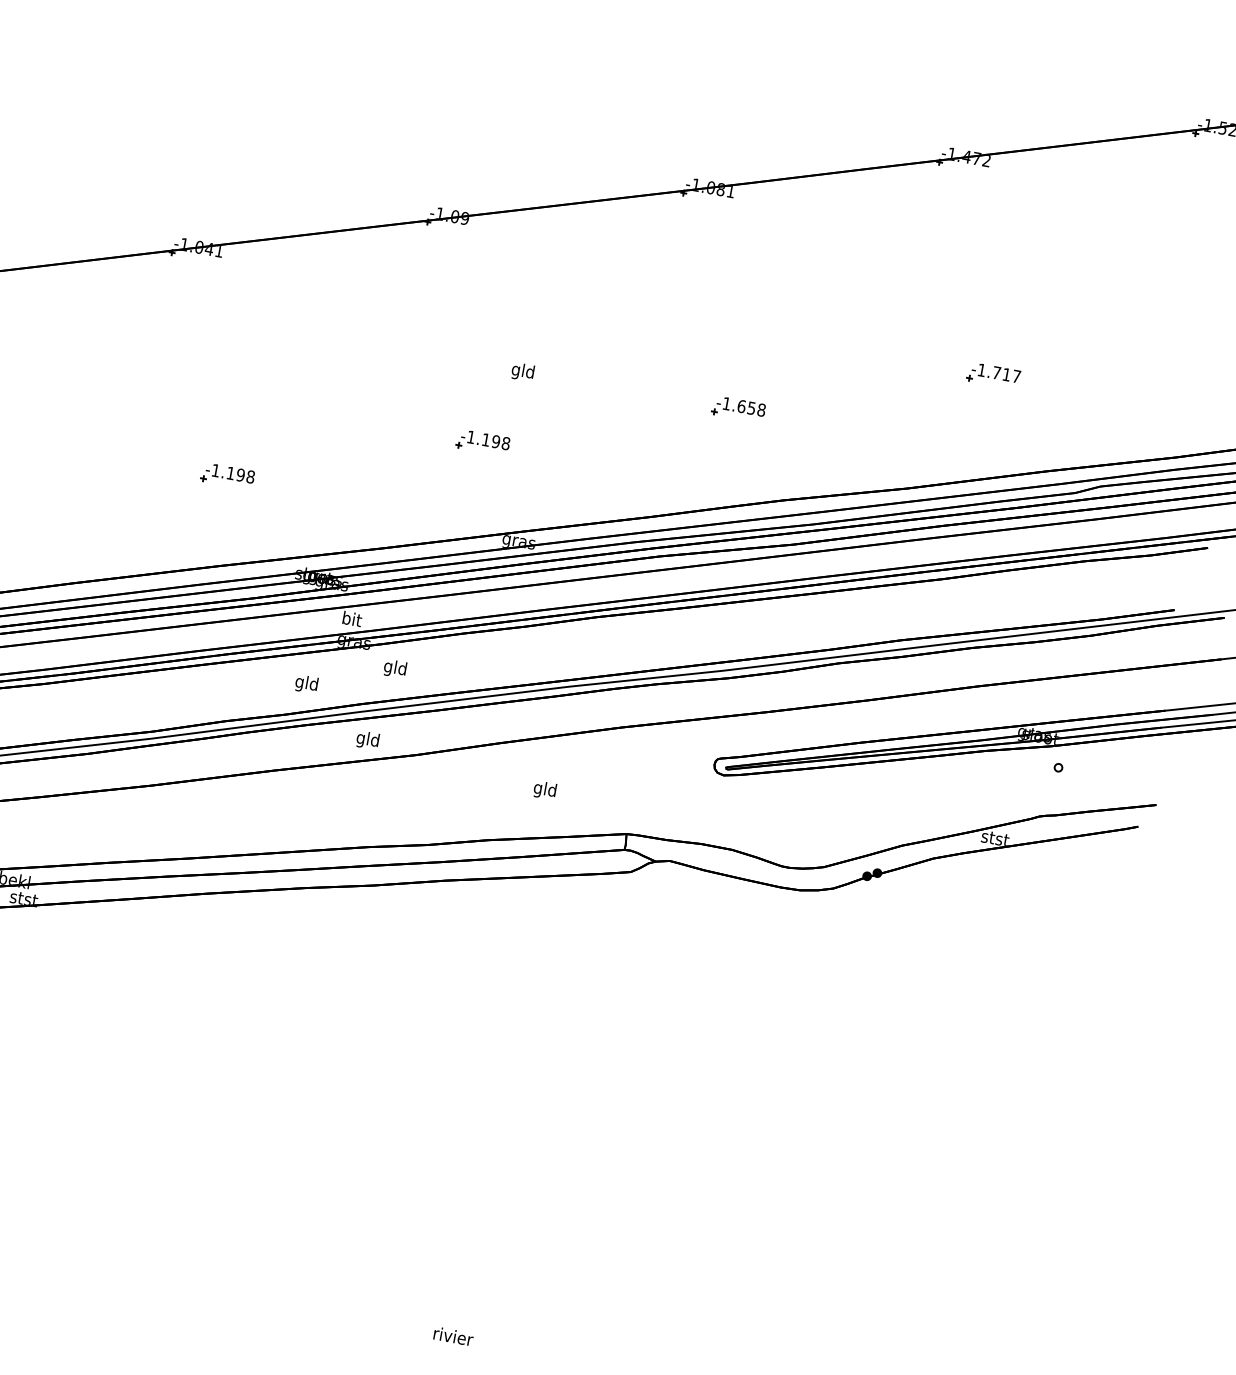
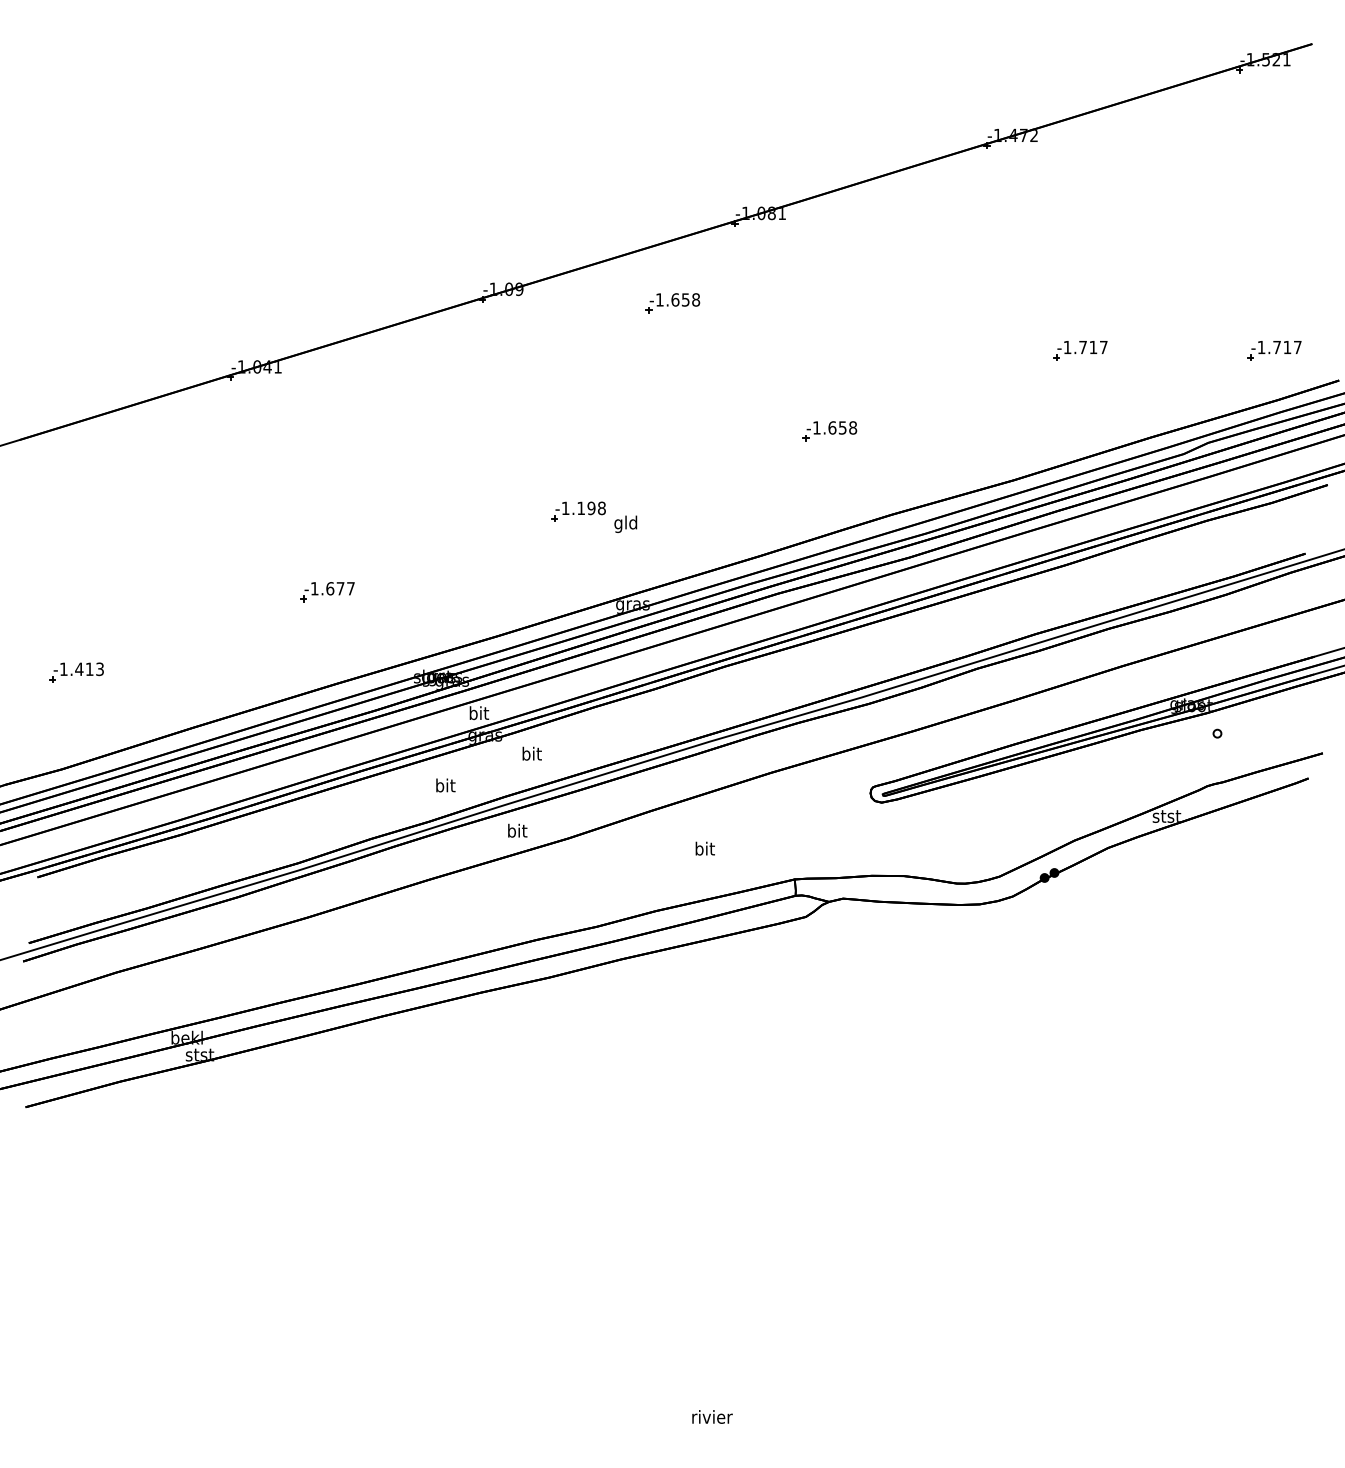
part: (609, 258) -> (672, 303), added
text: (522, 371) -> (625, 523), moved
part: (1180, 409) -> (1274, 350), added
text: (240, 474) -> (340, 588), -1.198 -> -1.677
text: (395, 668) -> (531, 755), gld -> bit
text: (306, 683) -> (444, 786), gld -> bit
text: (367, 740) -> (516, 832), gld -> bit
text: (544, 790) -> (704, 850), gld -> bit

